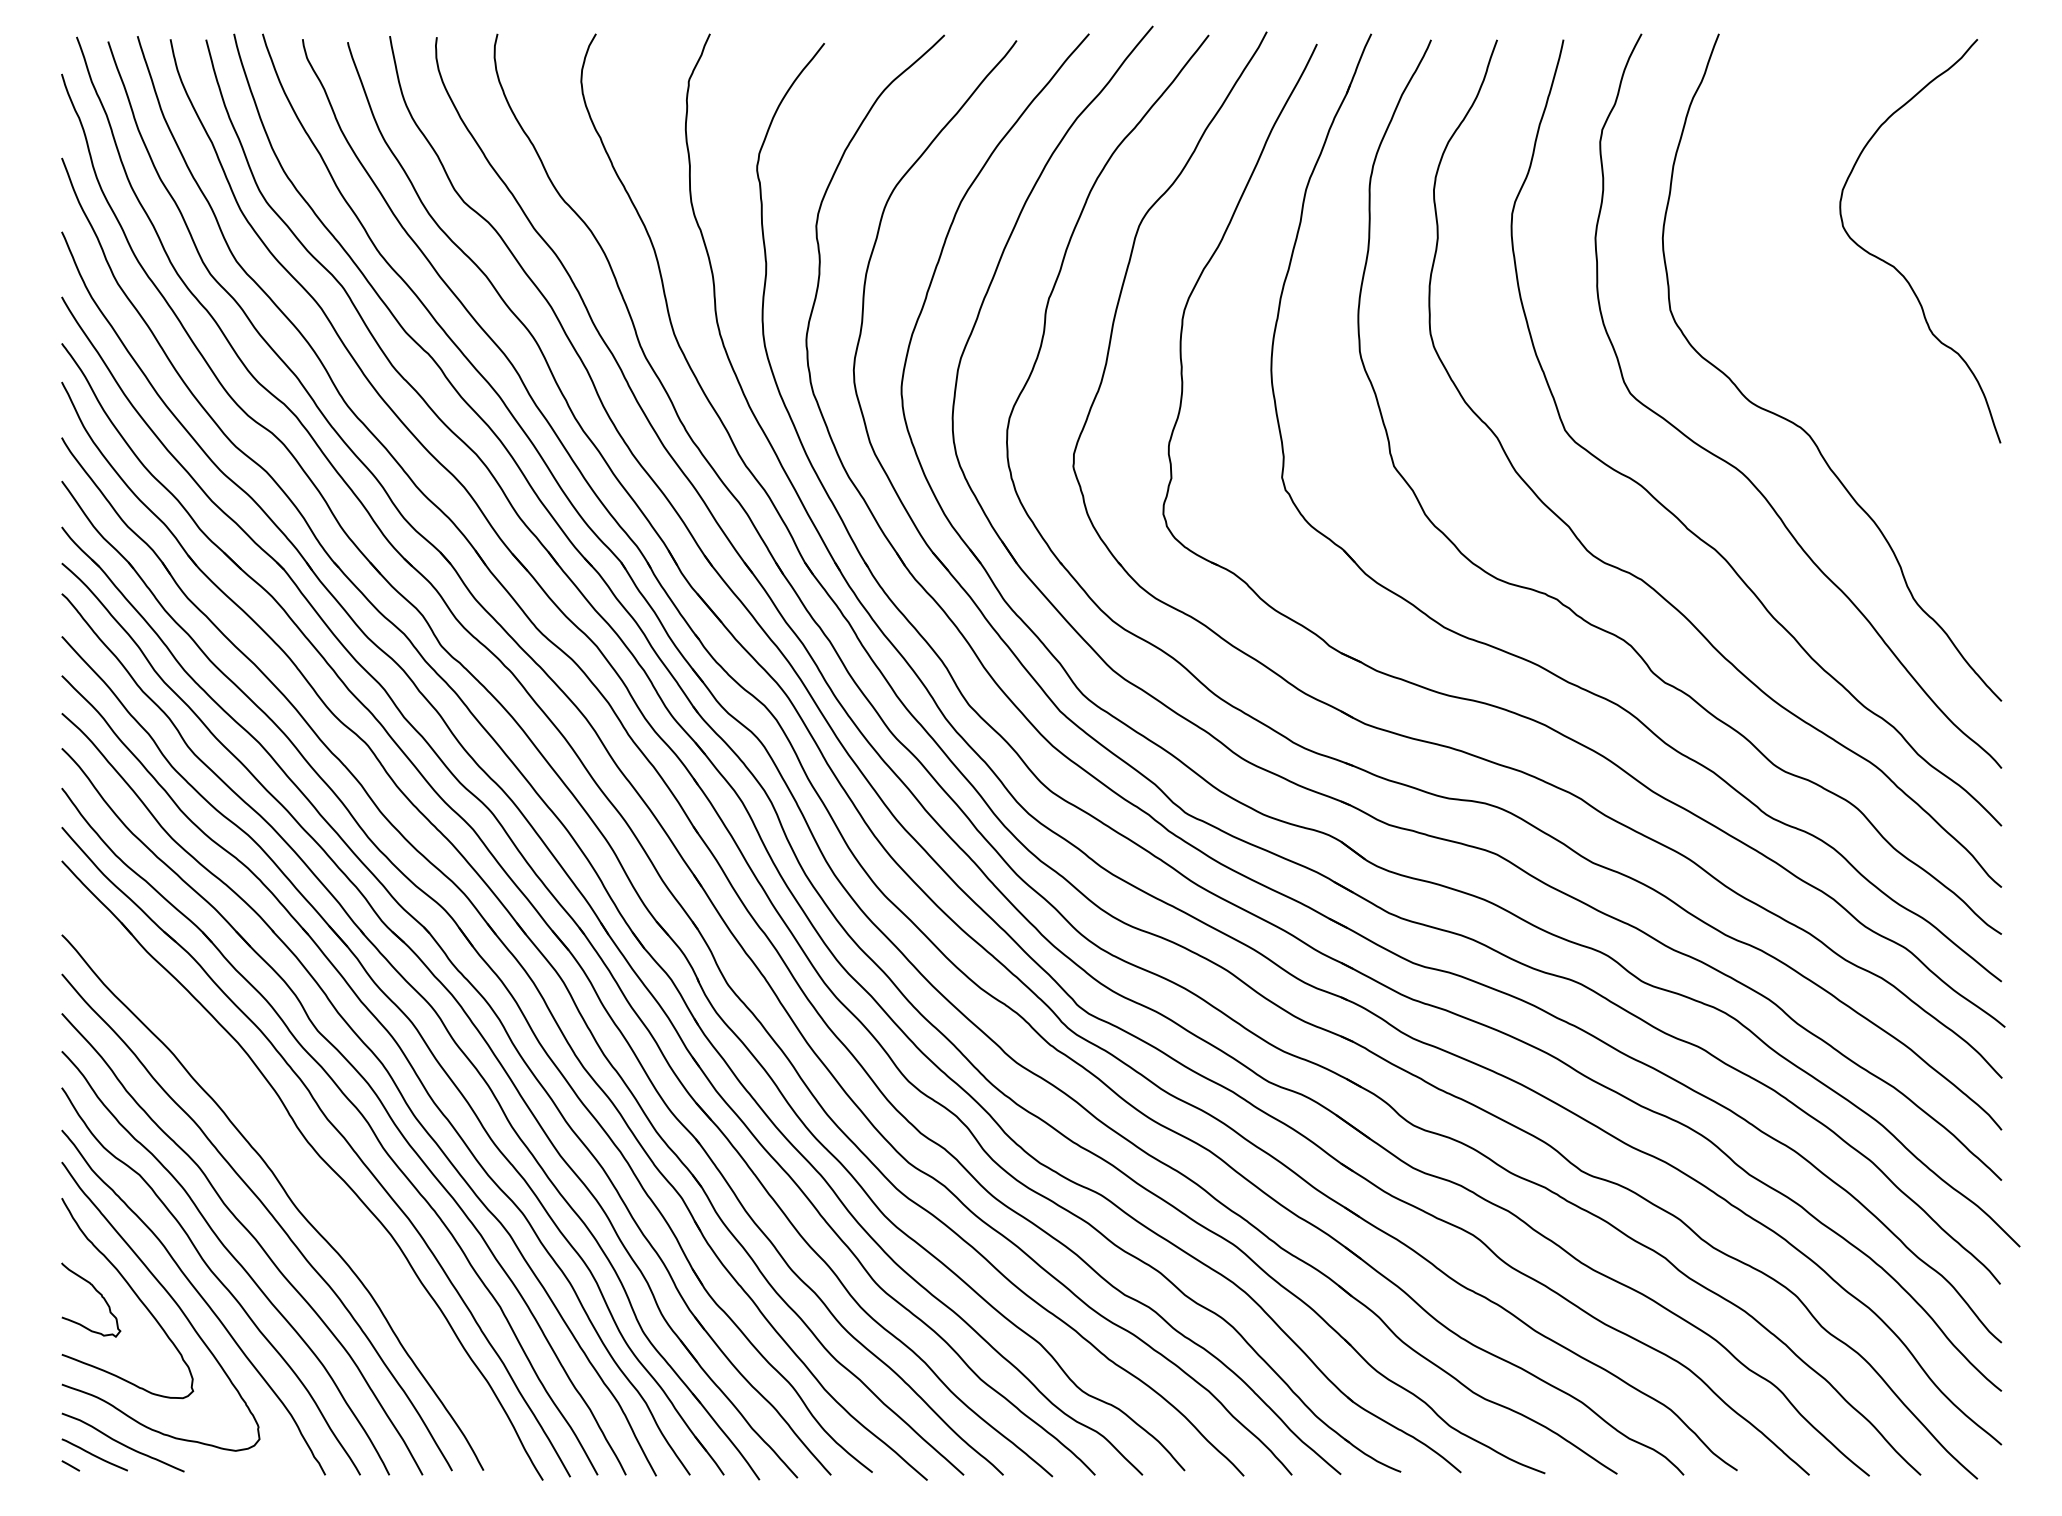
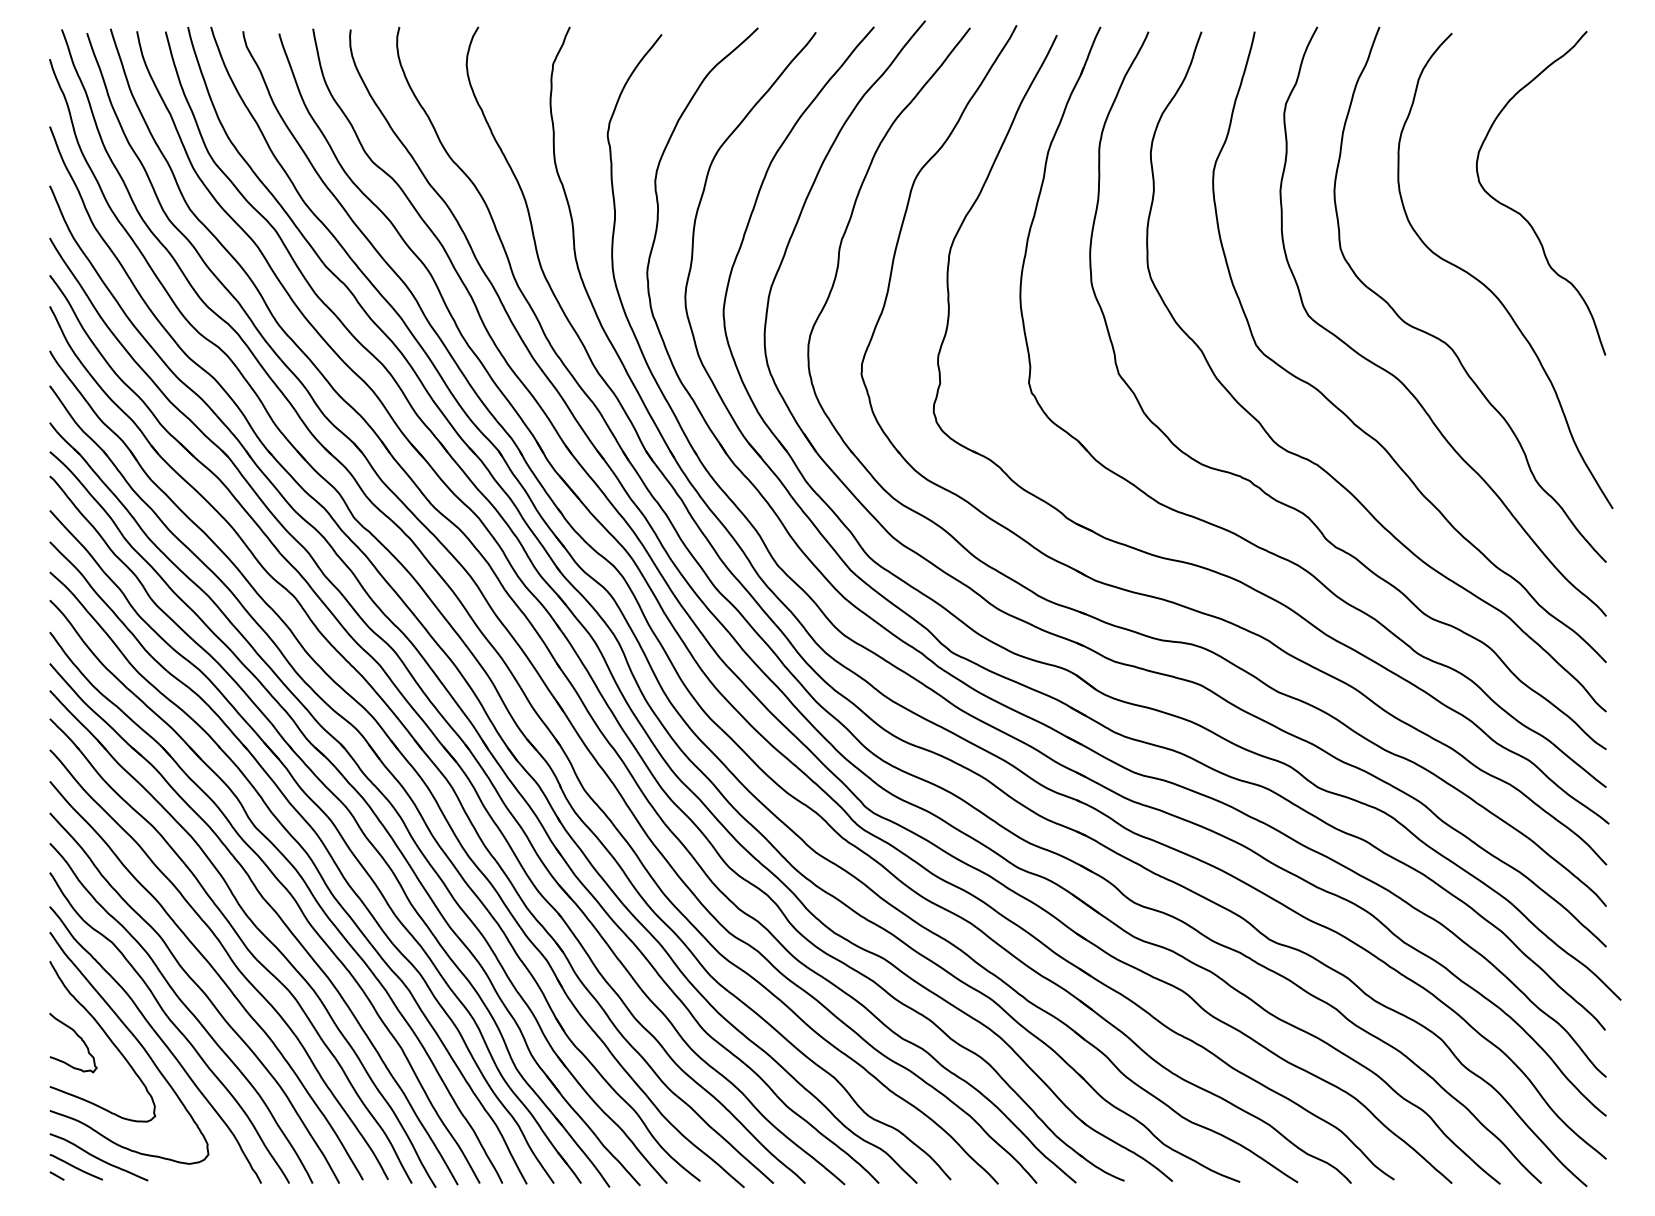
curve: (1854, 358) -> (1488, 287), added
part: (301, 1175) -> (242, 943), added

